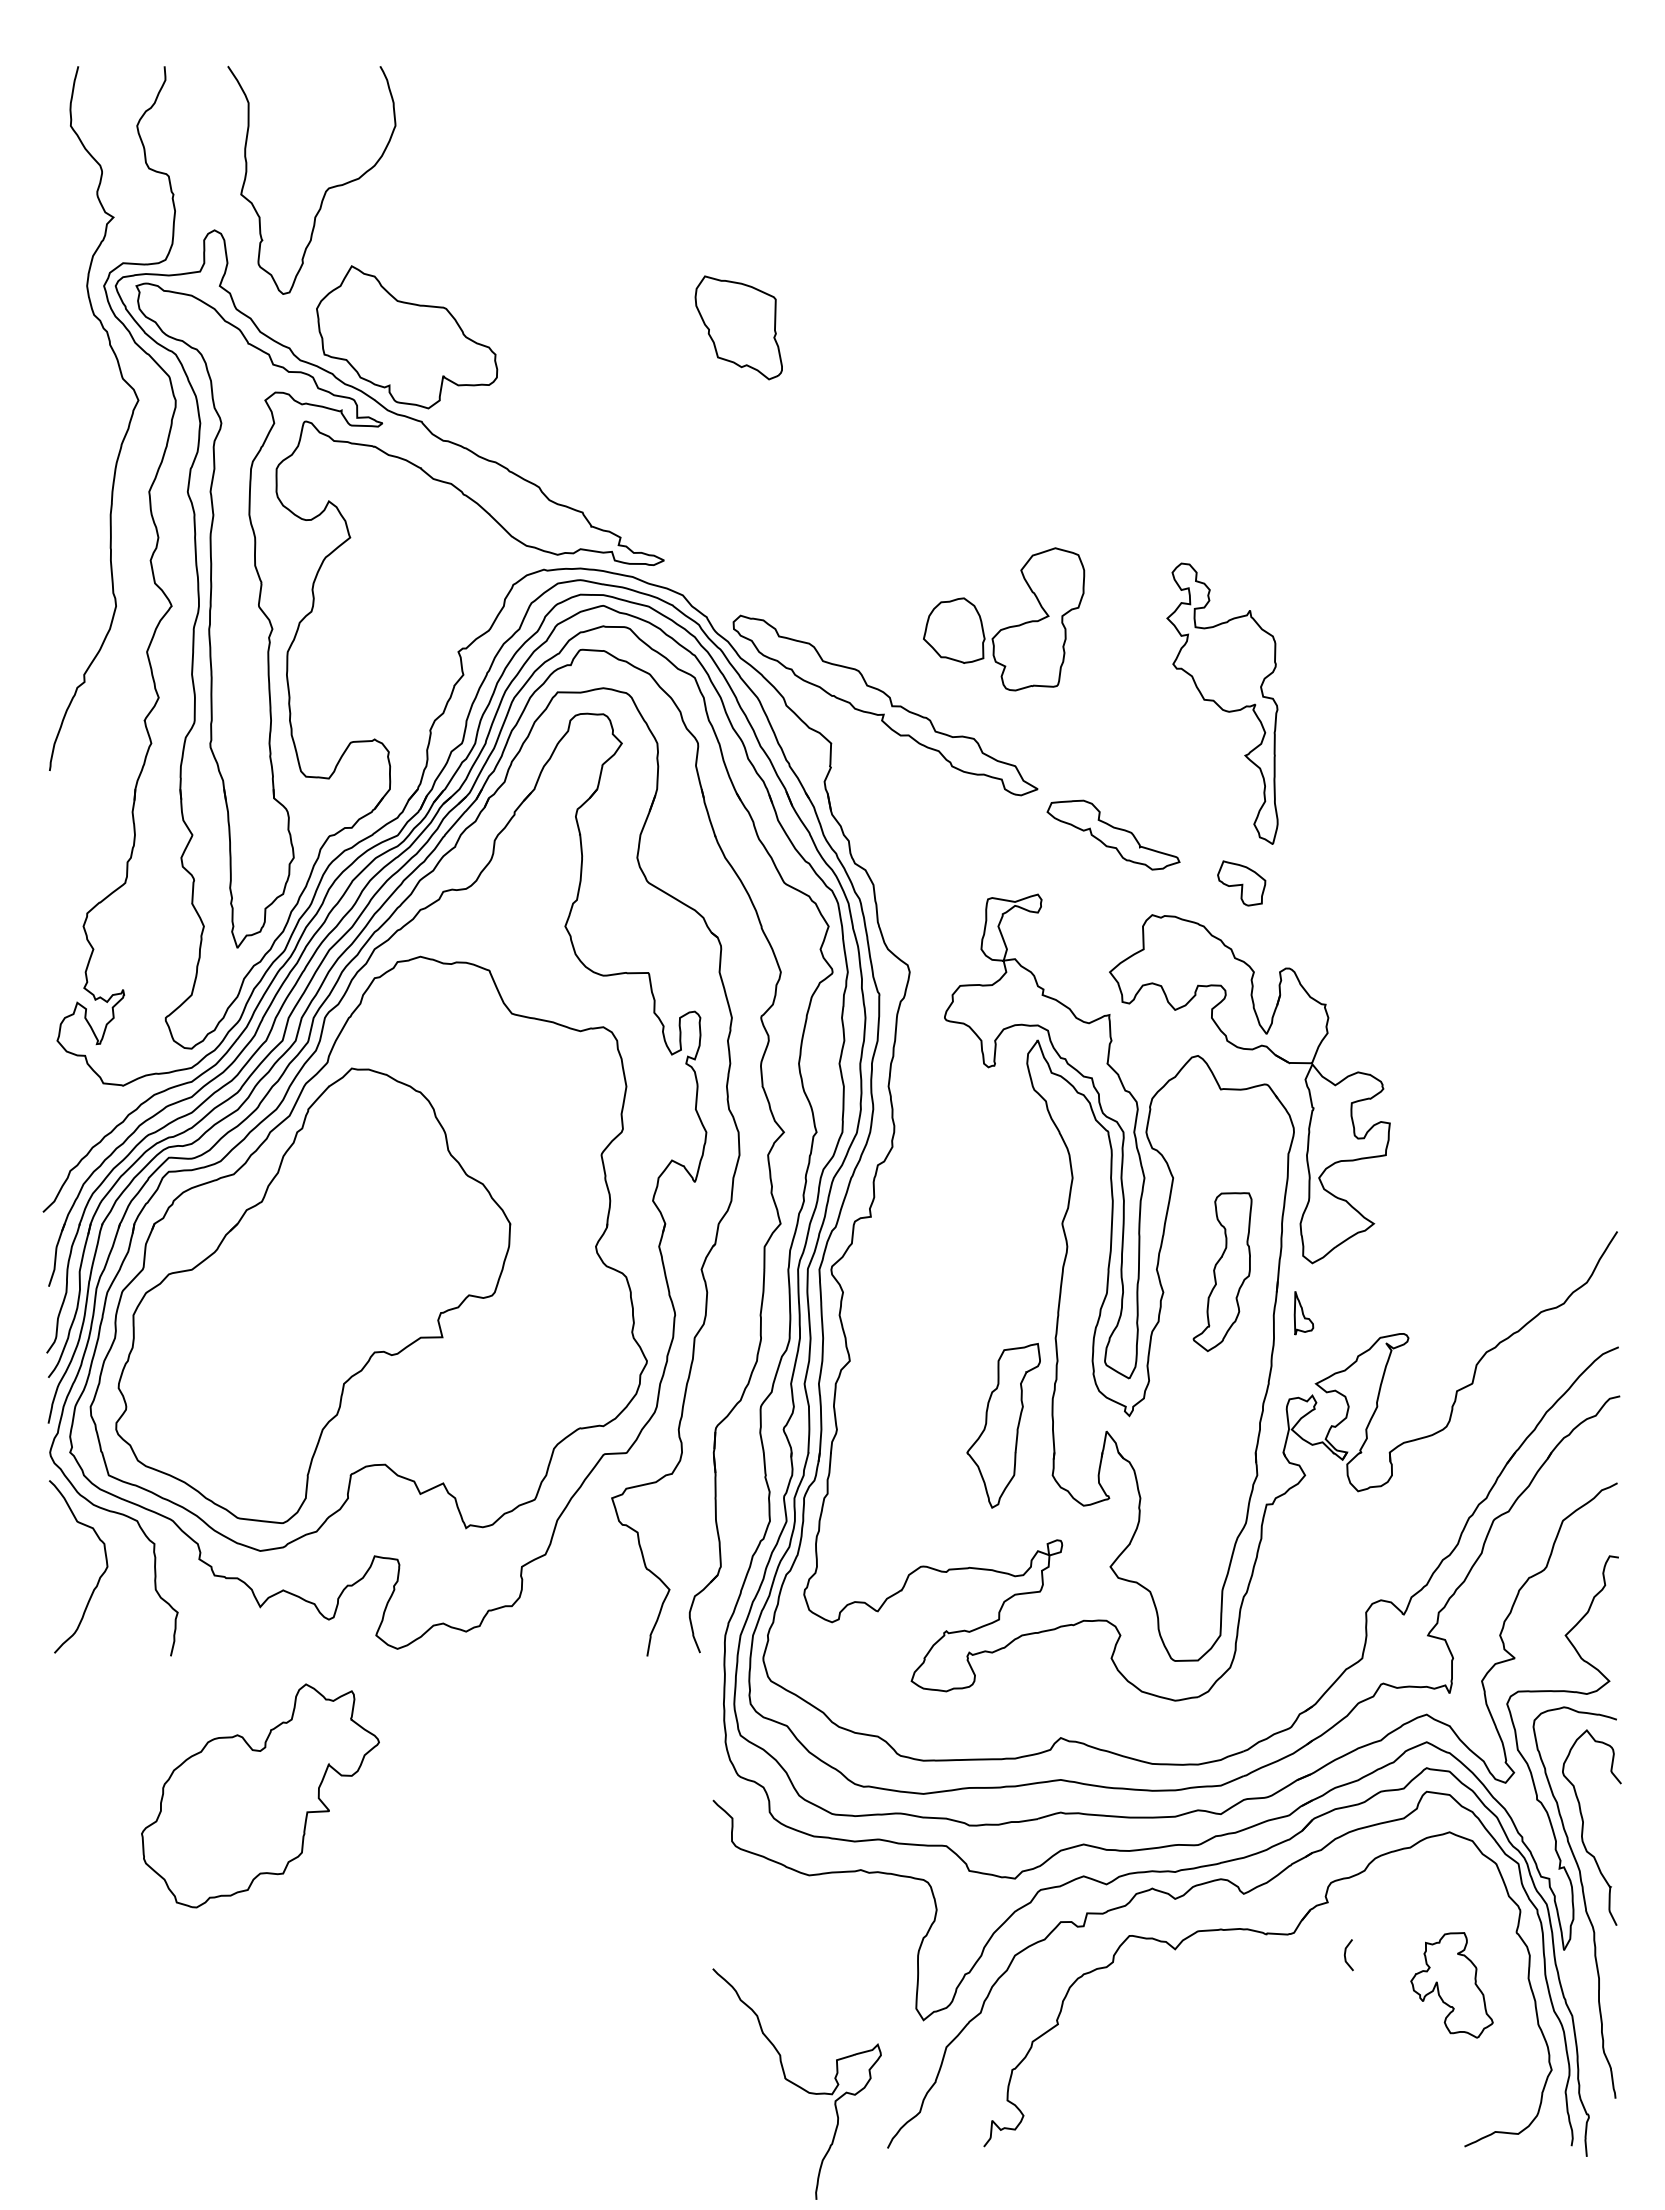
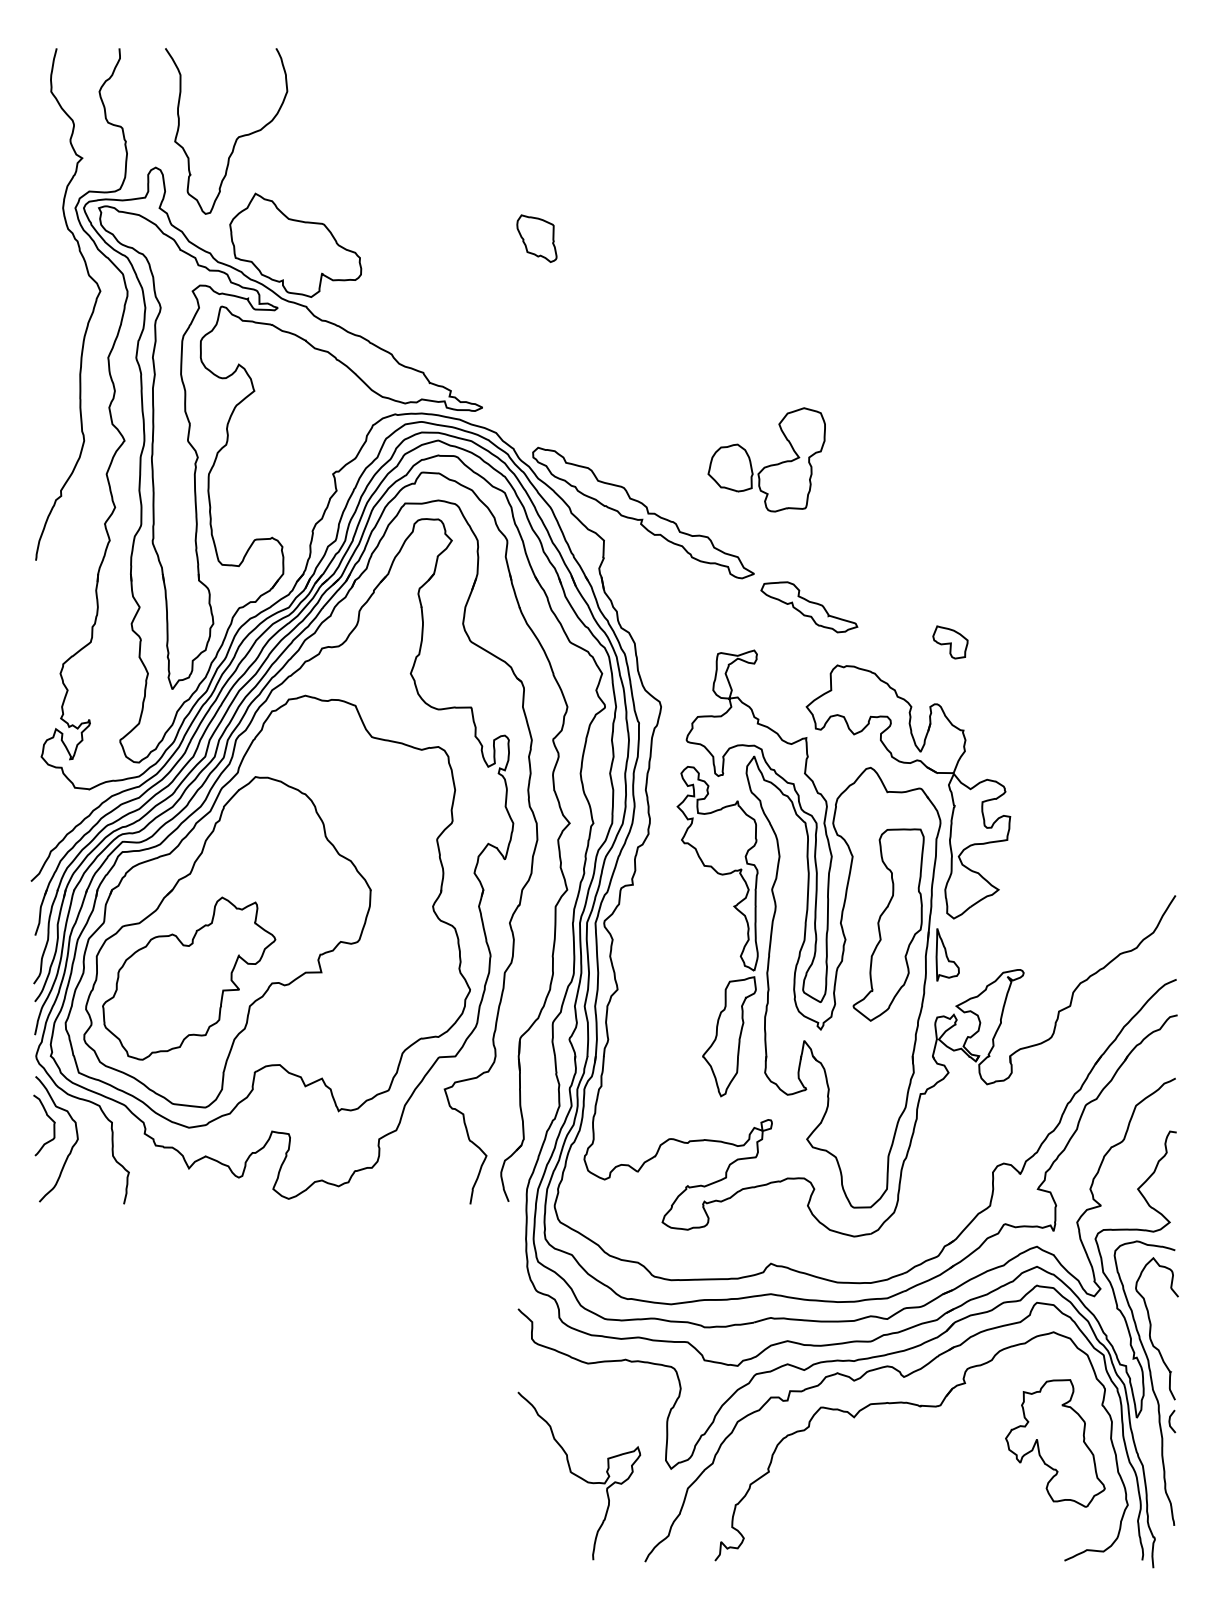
part: (738, 328) -> (536, 238), size x0.62
part: (1008, 626) -> (770, 465), moved
part: (1222, 703) -> (717, 868), moved
part: (1241, 883) -> (950, 642), moved
part: (1222, 1271) -> (888, 924), size x1.67
part: (1303, 1312) -> (947, 954), size x1.67
curve: (69, 1539) -> (50, 1119), added
part: (260, 1795) -> (189, 978), moved
curve: (1345, 1955) -> (1169, 1421), moved
part: (1451, 1985) -> (1055, 1443), size x1.67
curve: (795, 2083) -> (578, 1475), moved

